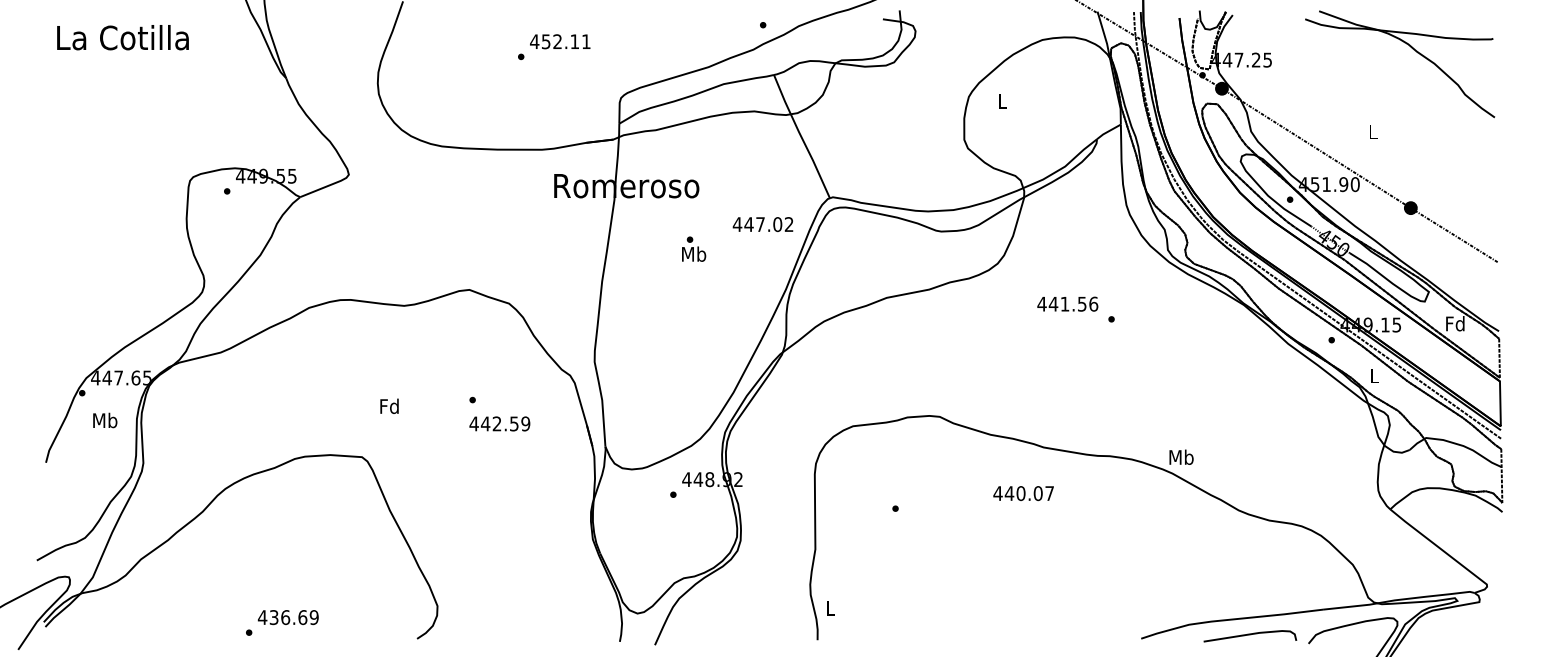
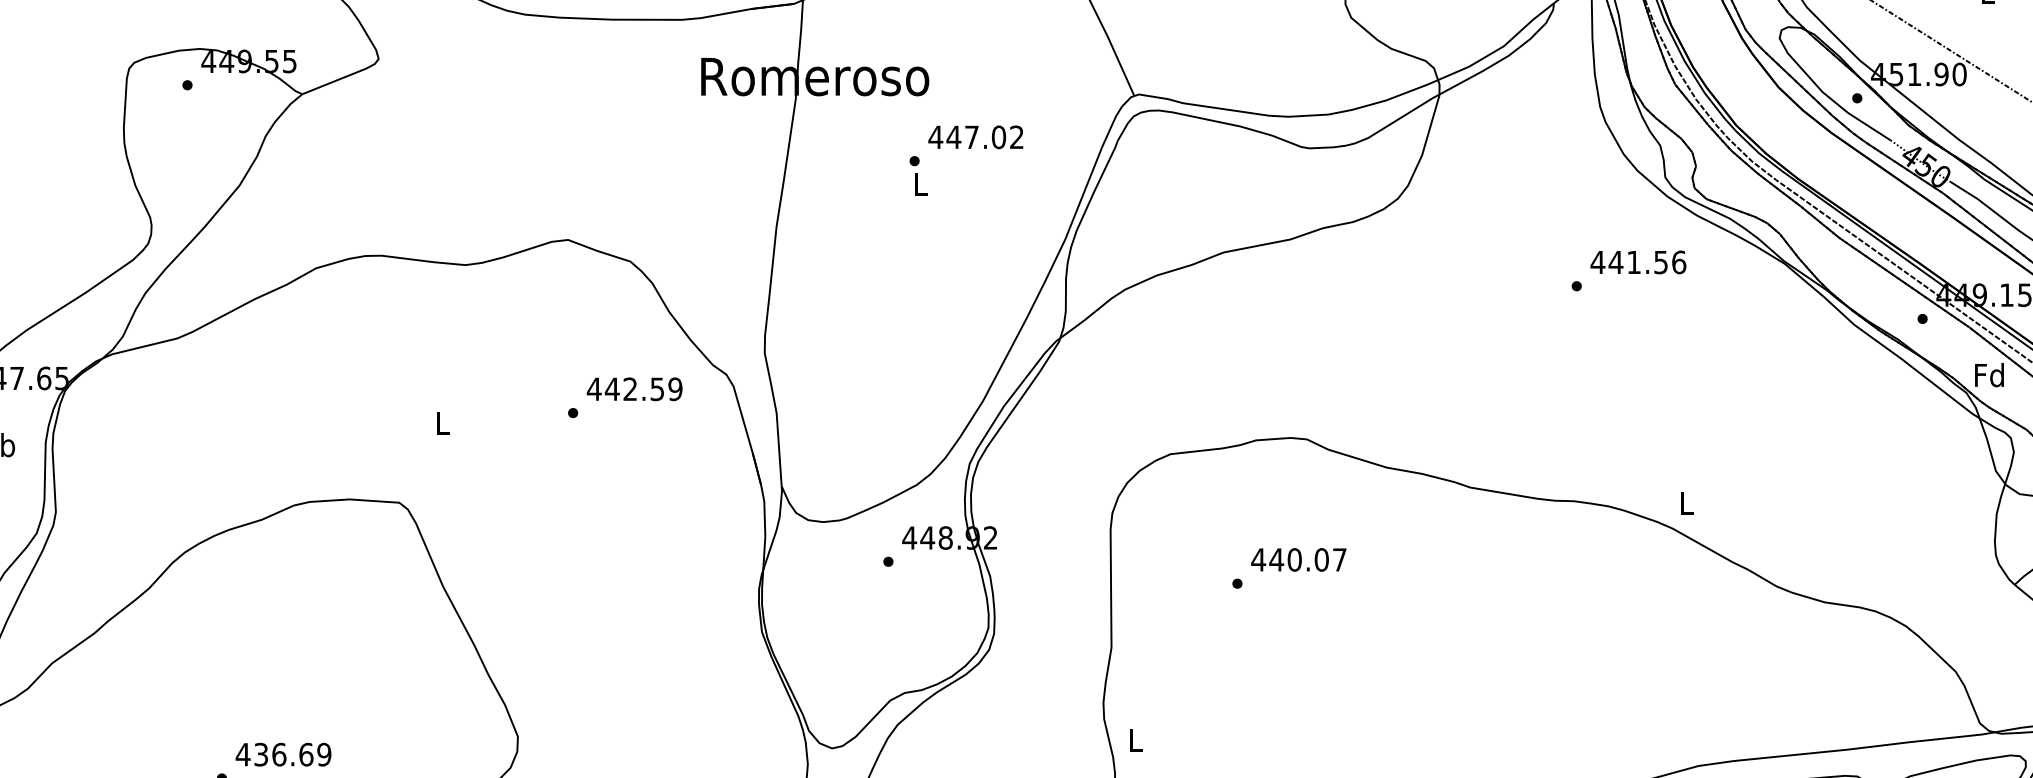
text: (762, 224) -> (975, 137), moved
text: (694, 253) -> (921, 182), Mb -> L
text: (1067, 303) -> (1637, 261), moved
text: (1374, 375) -> (1989, 374), L -> Fd
text: (389, 405) -> (442, 421), Fd -> L
text: (499, 423) -> (634, 388), moved
text: (1181, 456) -> (1686, 501), Mb -> L
text: (1023, 493) -> (1298, 559), moved

